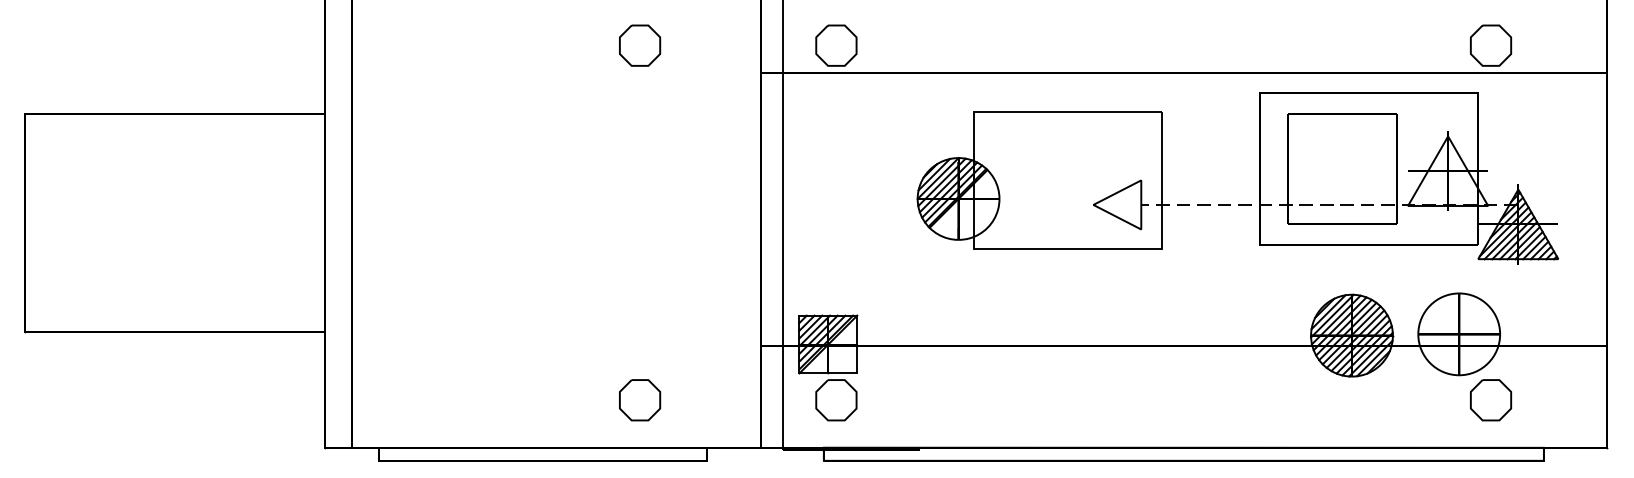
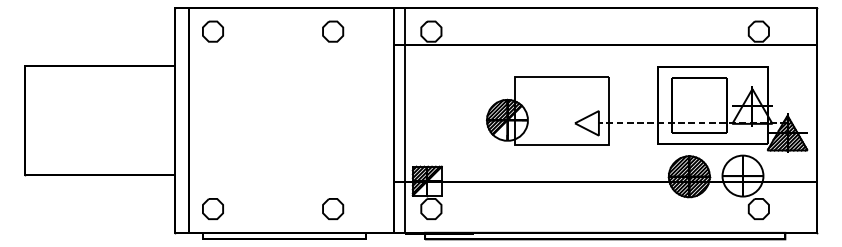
part: (398, 45) -> (212, 31), added
part: (1258, 177) -> (657, 109), moved
part: (398, 401) -> (212, 209), added

